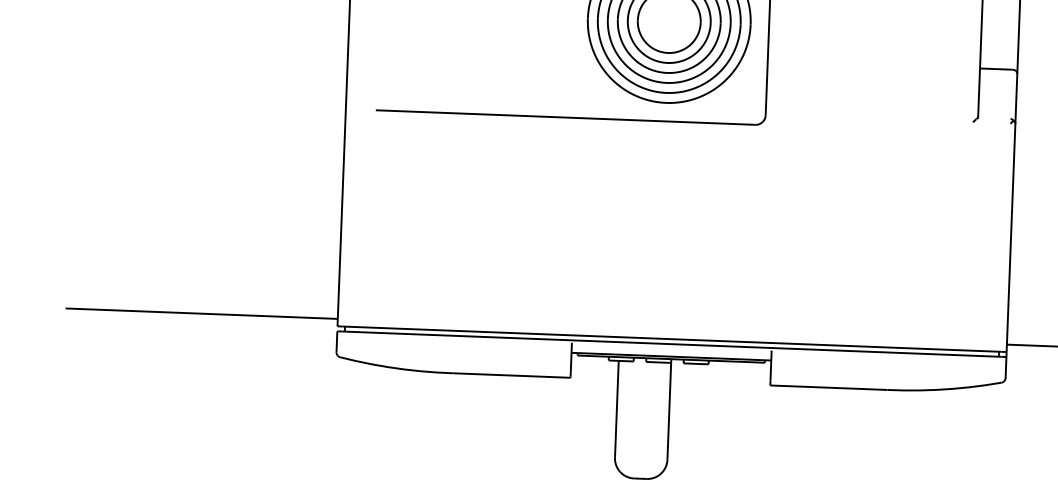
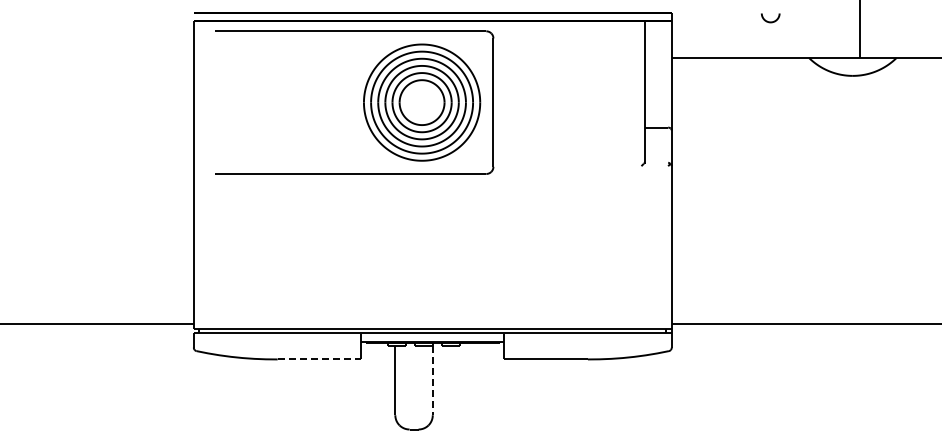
line: (511, 375) -> (319, 359), solid -> dashed
line: (668, 411) -> (432, 380), solid -> dashed

